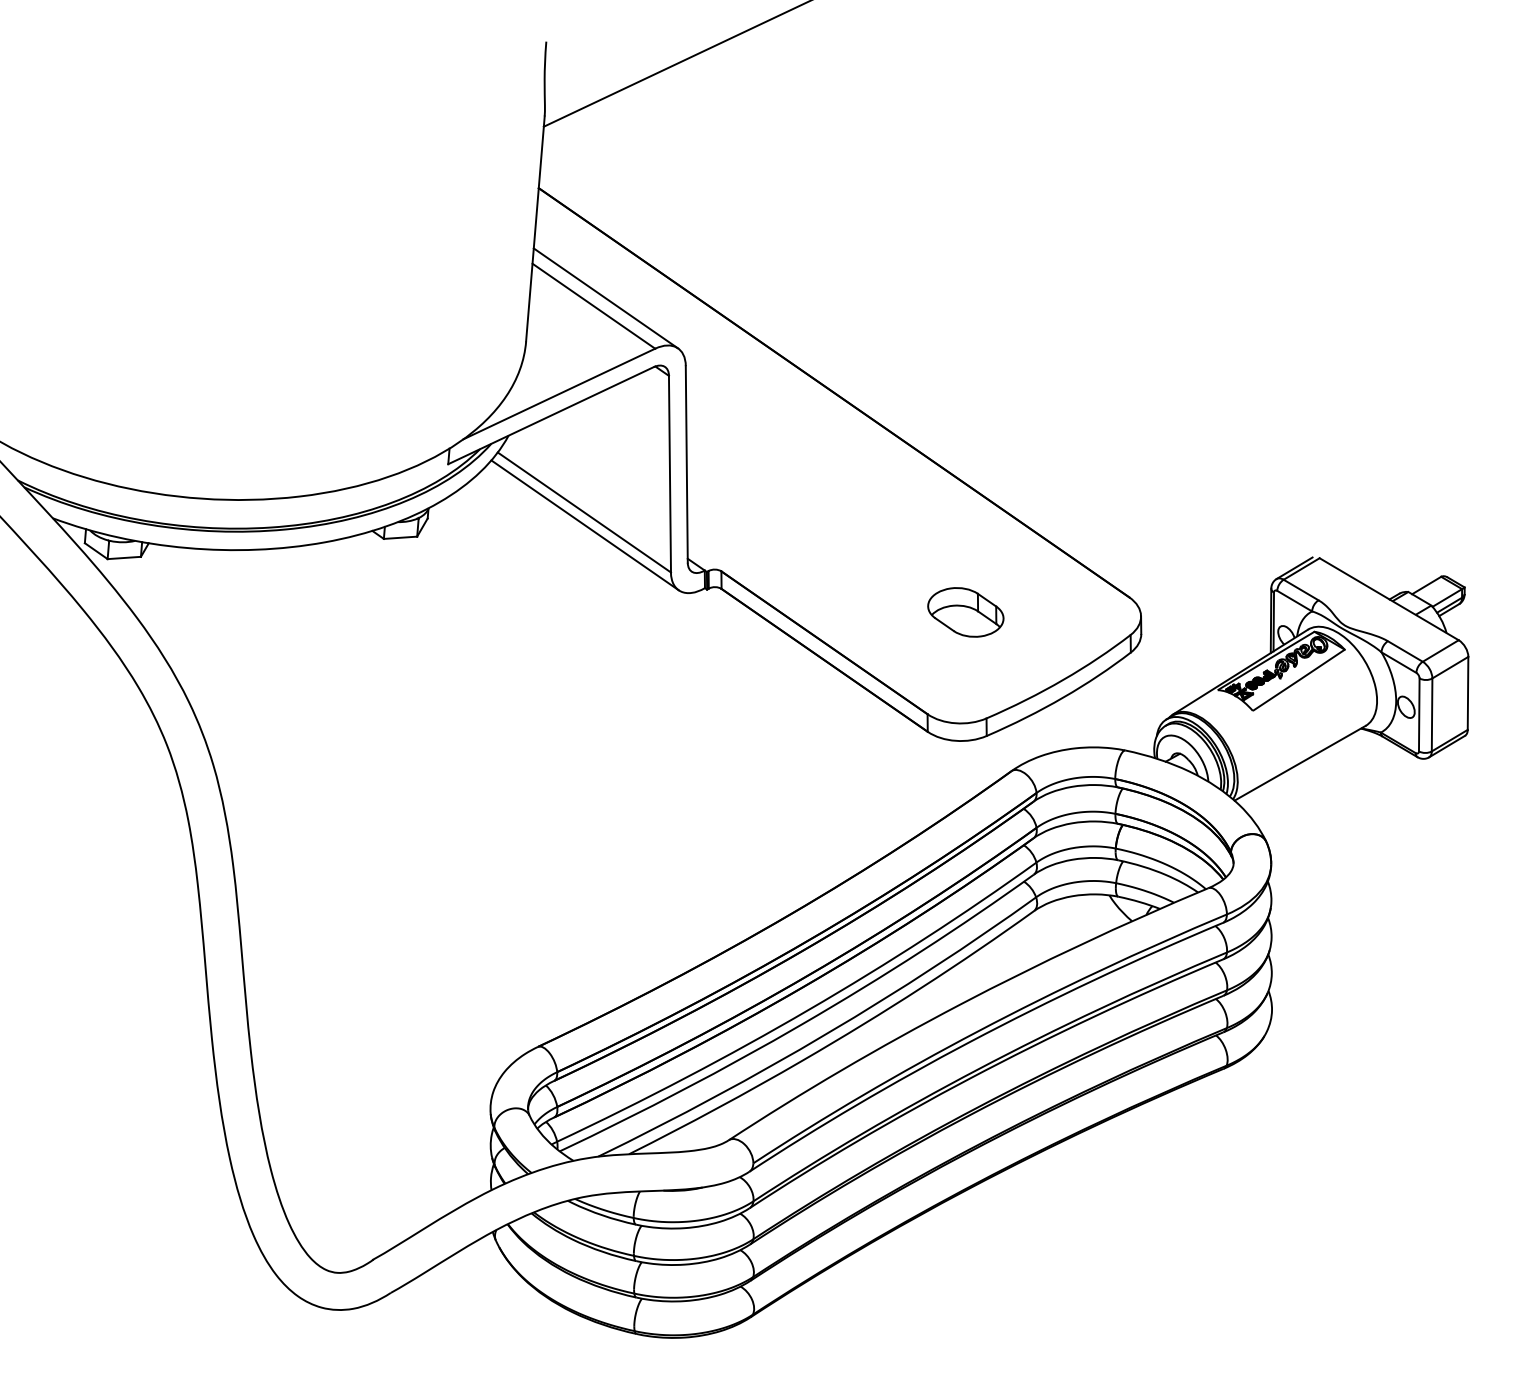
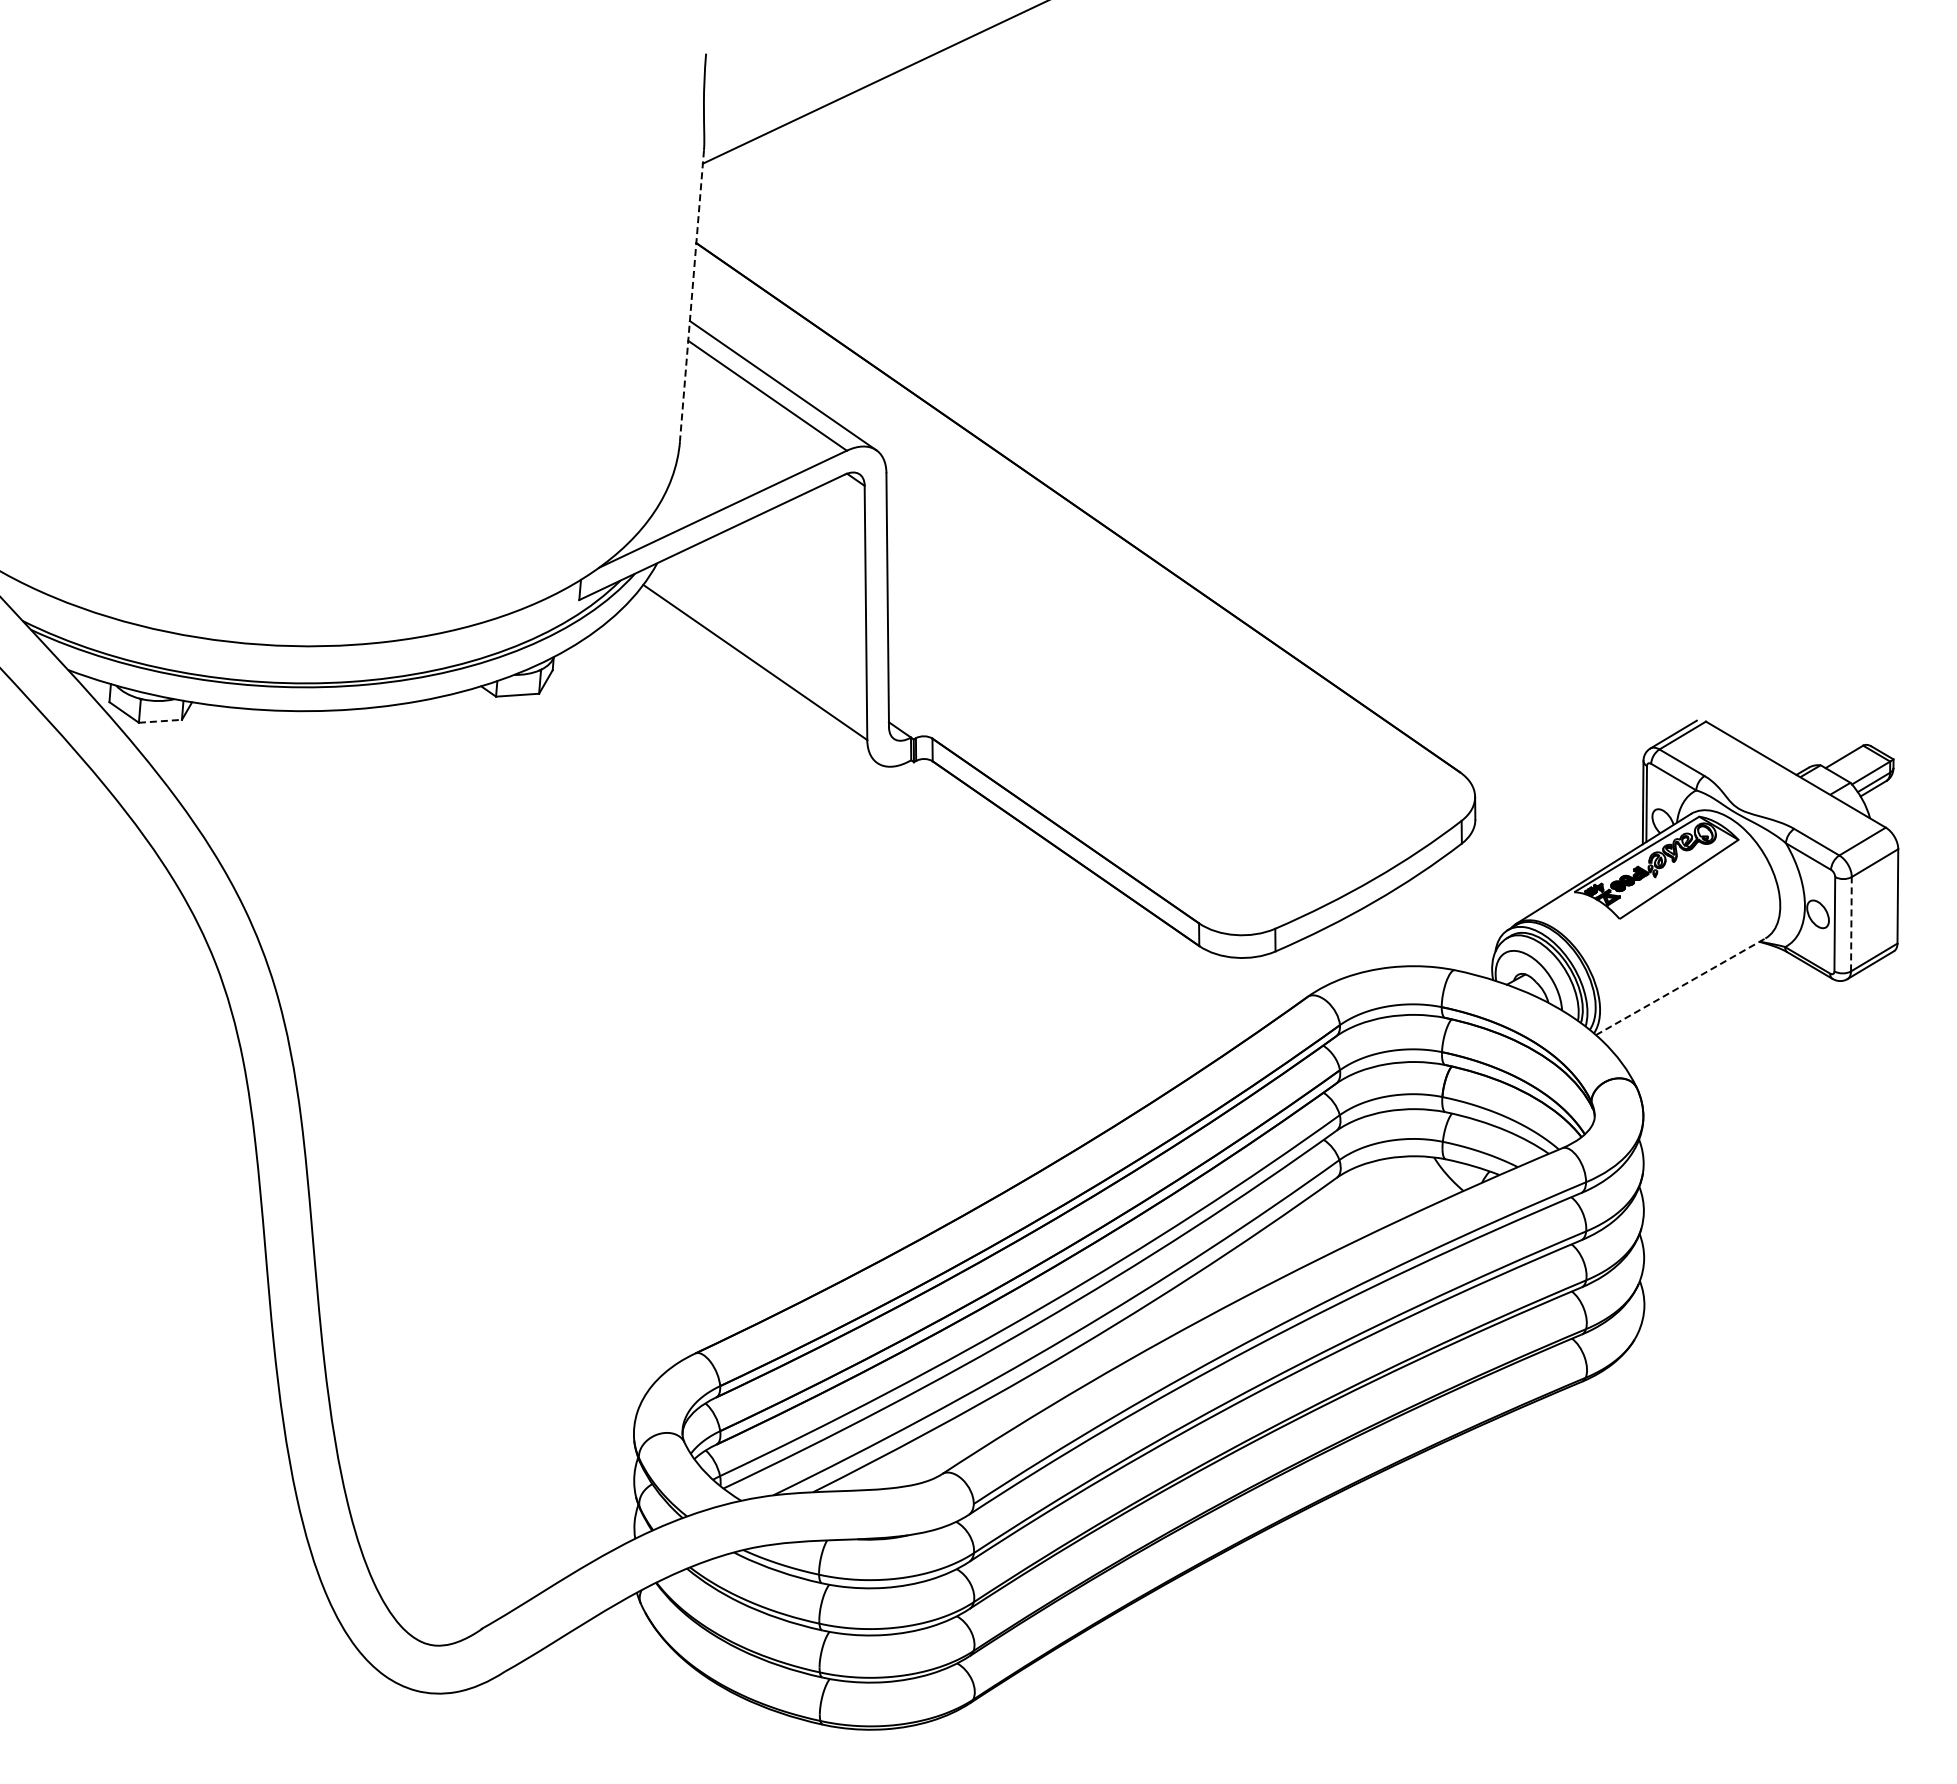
line: (535, 228) -> (691, 295), solid -> dashed
line: (585, 525) -> (756, 679), removed
line: (124, 558) -> (160, 721), solid -> dashed
part: (965, 612) -> (1248, 791), removed
line: (1432, 714) -> (1851, 923), solid -> dashed
line: (1299, 763) -> (1680, 986), solid -> dashed

